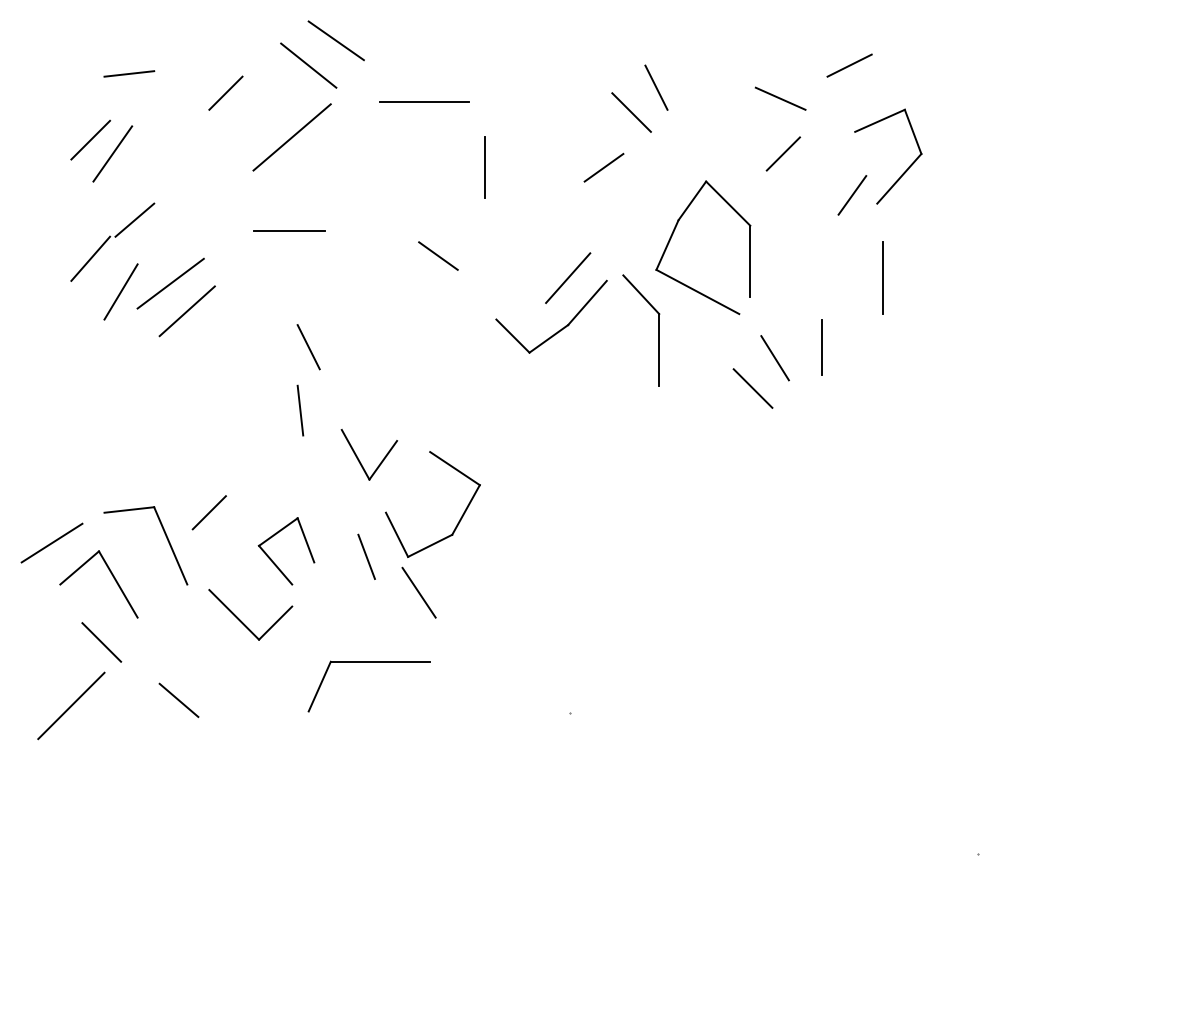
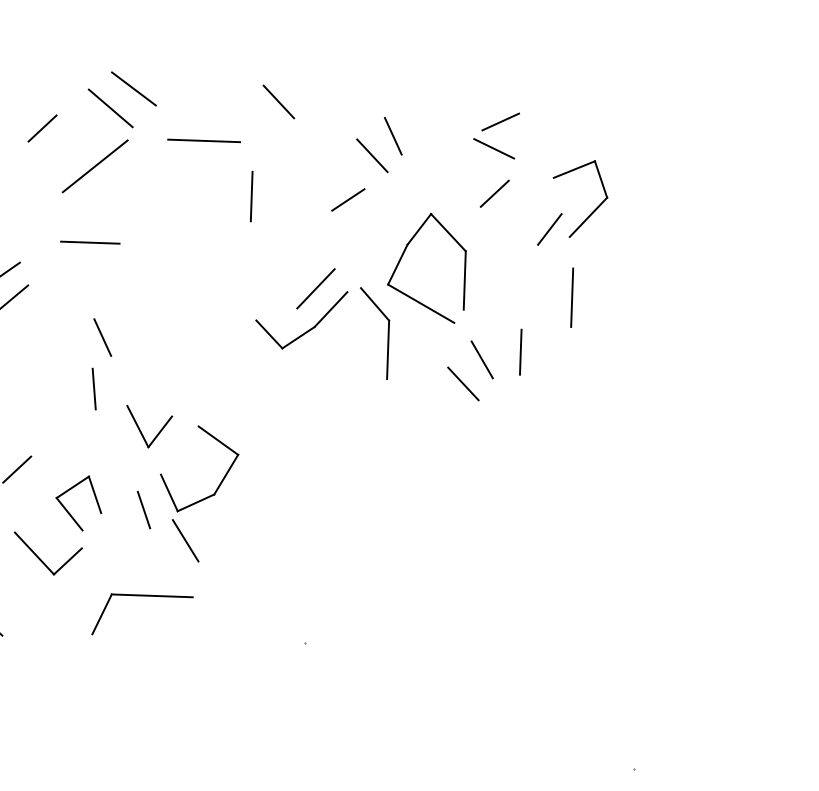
line: (514, 50) -> (278, 101), added
line: (849, 65) -> (500, 121), moved
line: (438, 255) -> (211, 266), removed

